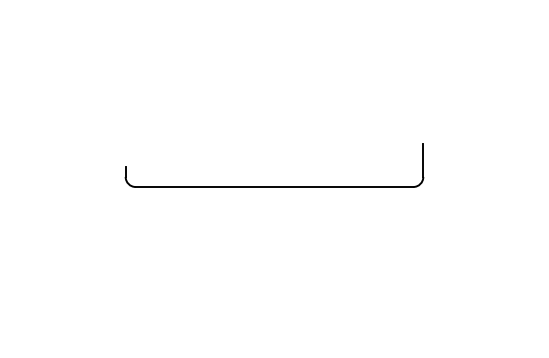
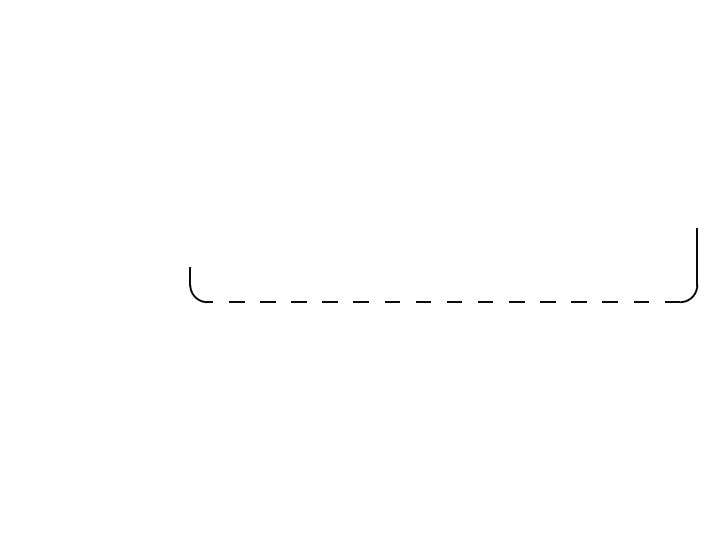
line: (274, 187) -> (443, 302), solid -> dashed

